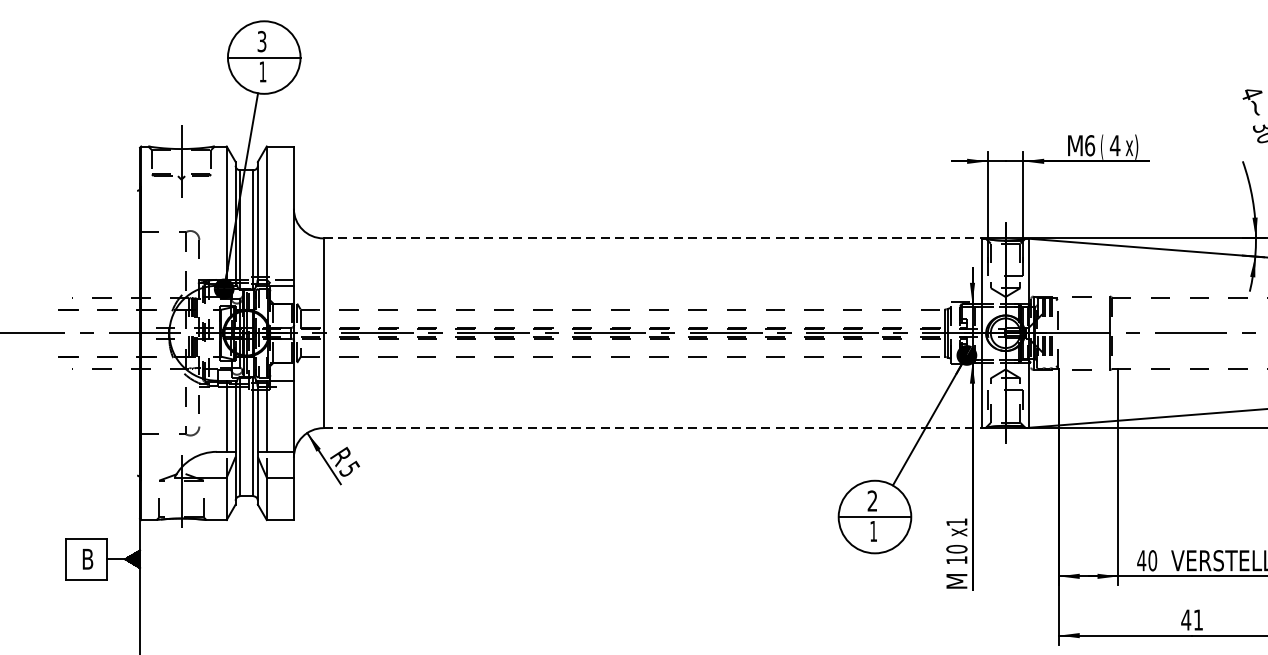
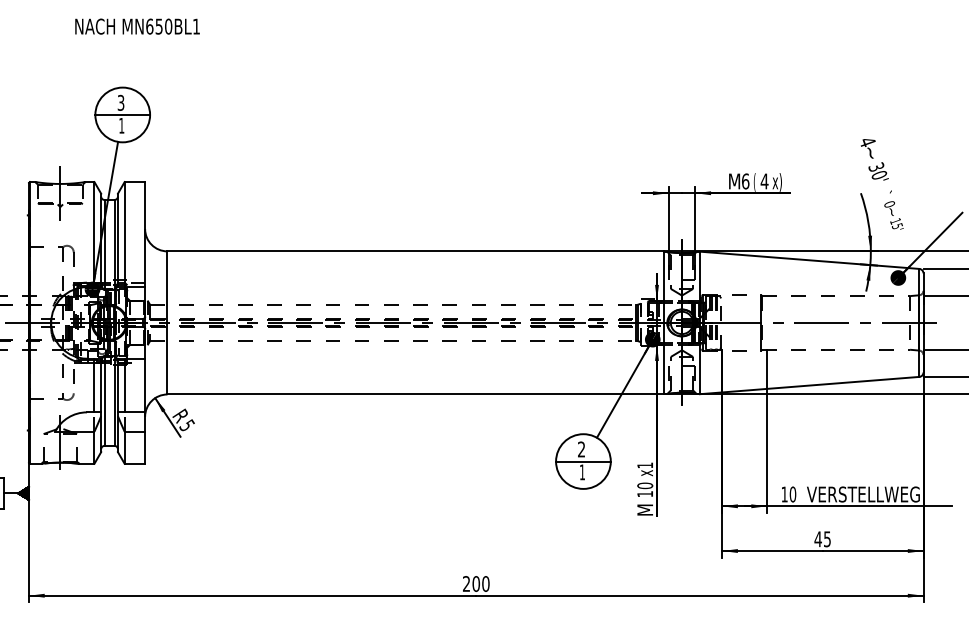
line: (653, 238) -> (416, 251), dashed -> solid
line: (653, 428) -> (416, 394), dashed -> solid
text: (1141, 560) -> (784, 494), 40 -> 10
text: (1198, 620) -> (827, 539), 41 -> 45

